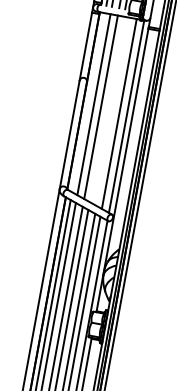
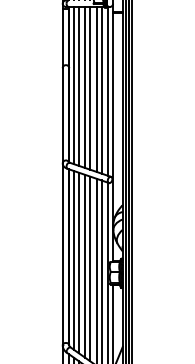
line: (88, 102) -> (73, 85), added
line: (107, 108) -> (90, 87), added
line: (113, 110) -> (96, 88), added

